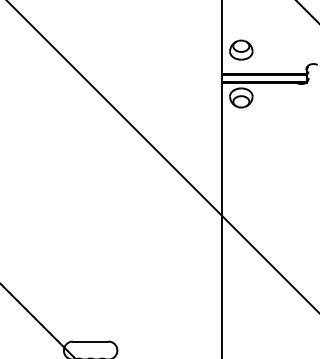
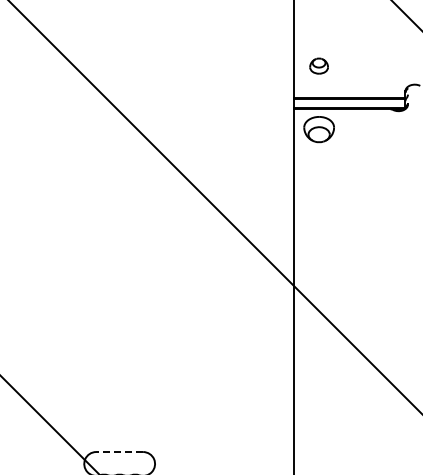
part: (240, 49) -> (318, 65), size x0.6
line: (90, 341) -> (119, 452), solid -> dashed

